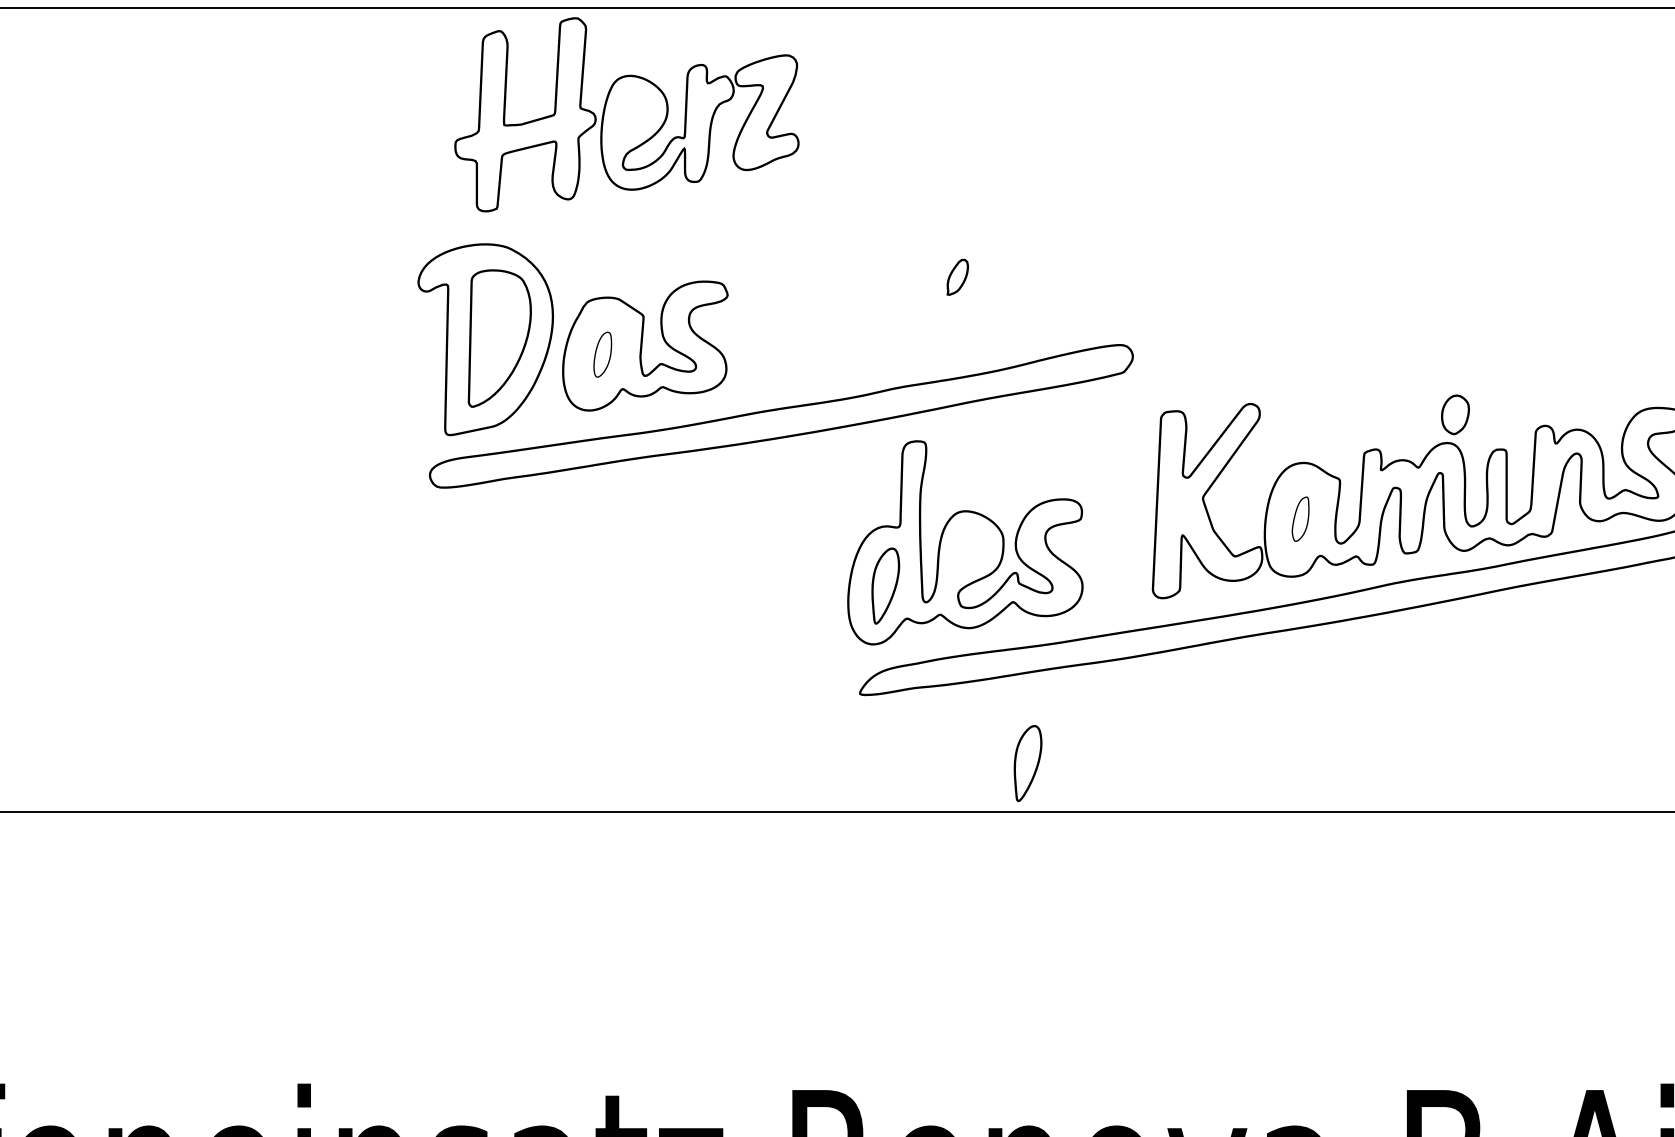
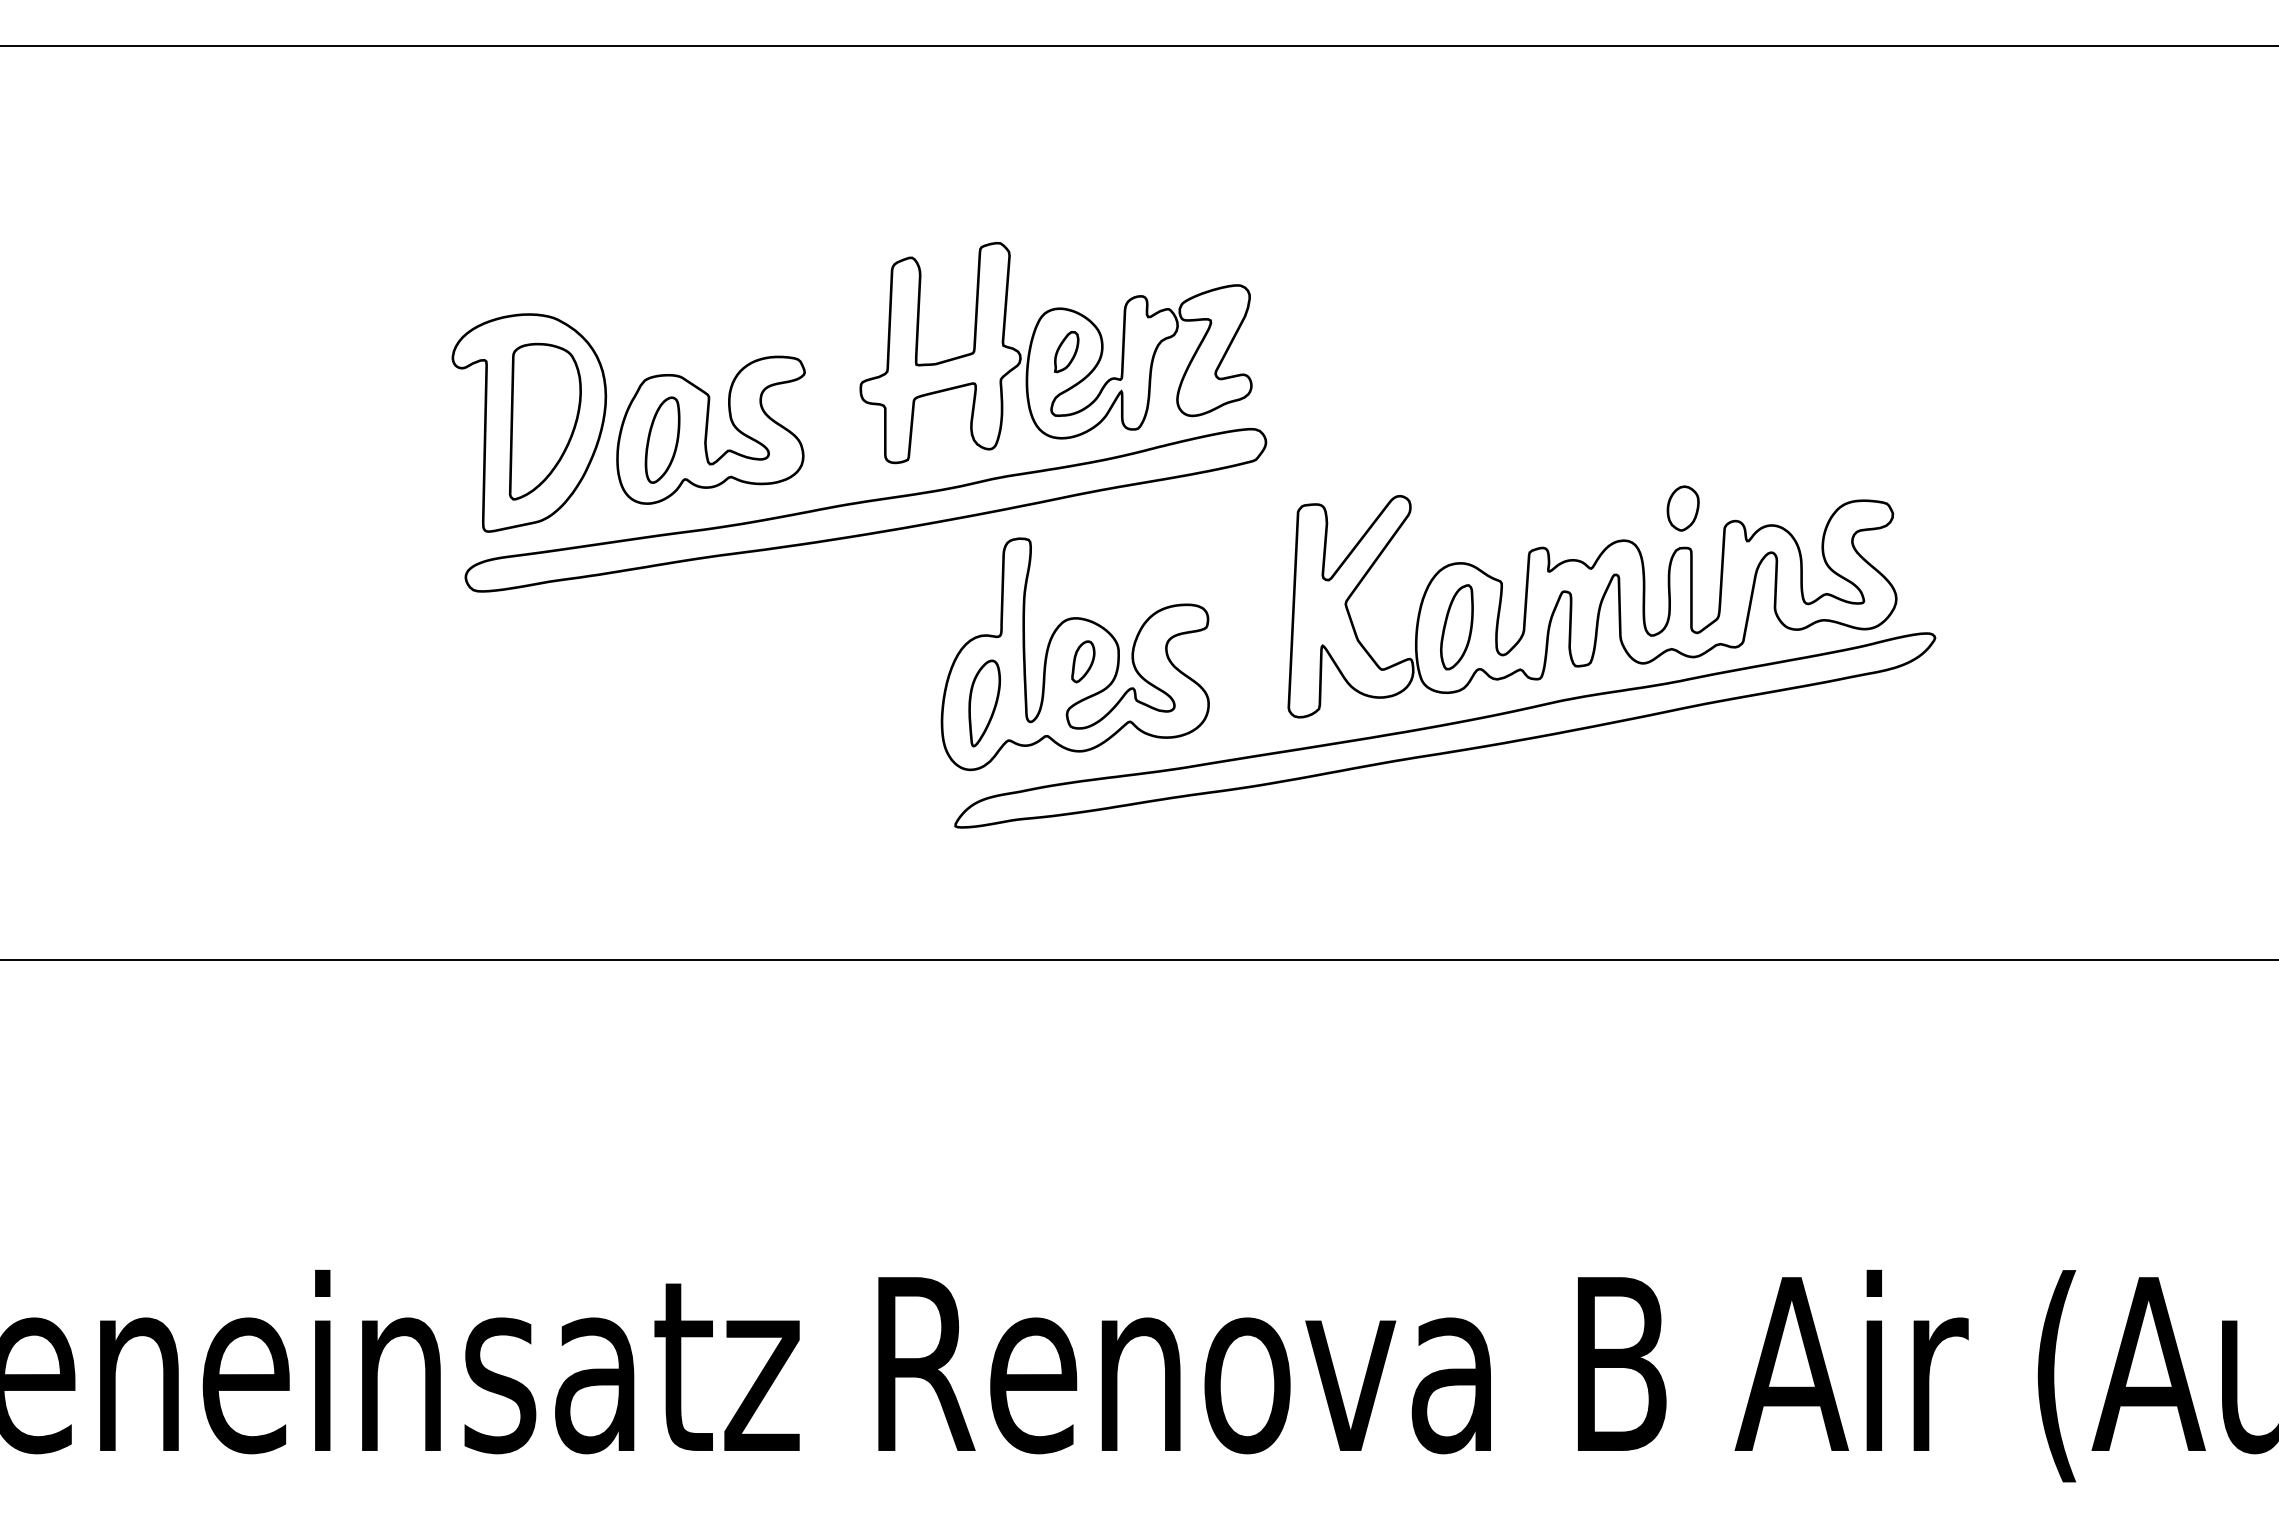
part: (626, 114) -> (1055, 352), moved
part: (602, 354) -> (662, 439), size x1.67
part: (1454, 414) -> (1682, 508), moved
part: (1300, 519) -> (1456, 627), size x1.67
part: (972, 549) -> (1083, 661), added
part: (1027, 763) -> (1146, 905), removed

